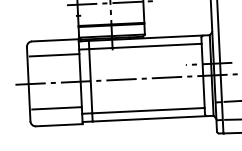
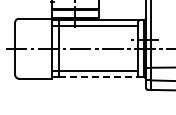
line: (53, 55) -> (33, 29), removed
line: (55, 108) -> (33, 66), removed
line: (152, 119) -> (101, 77), solid -> dashed

